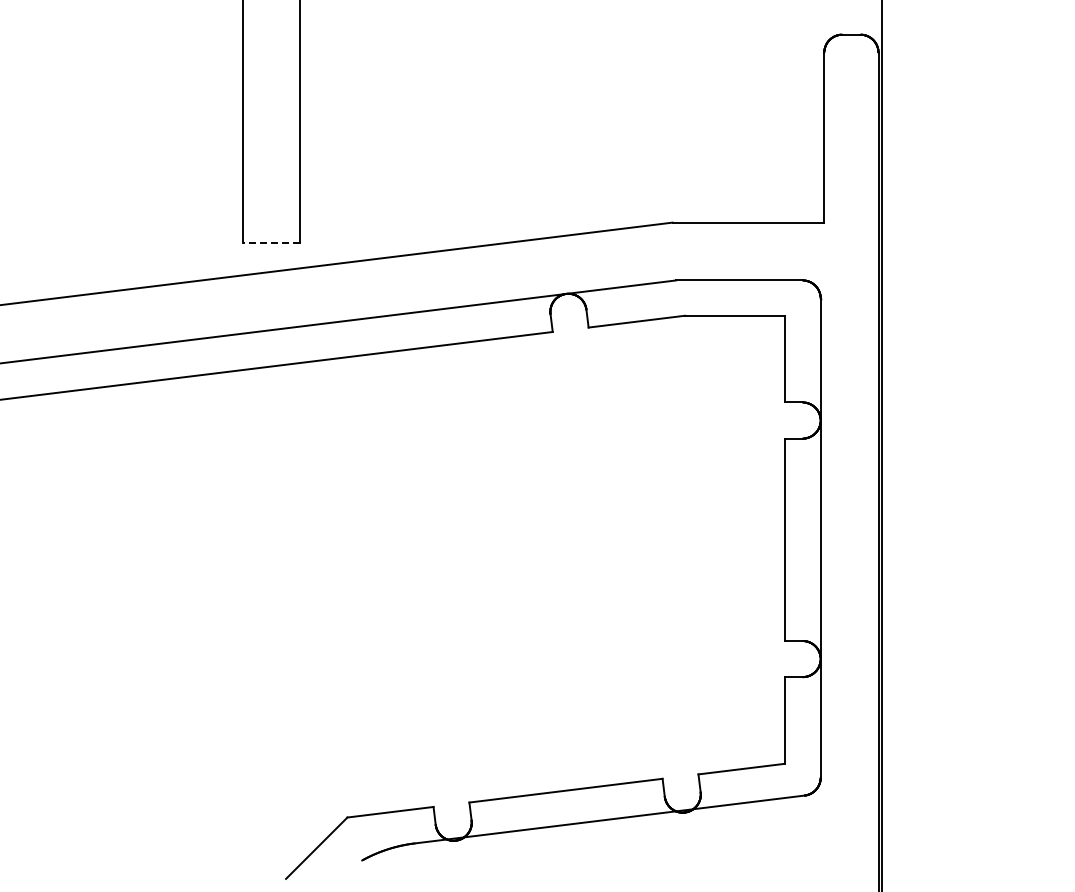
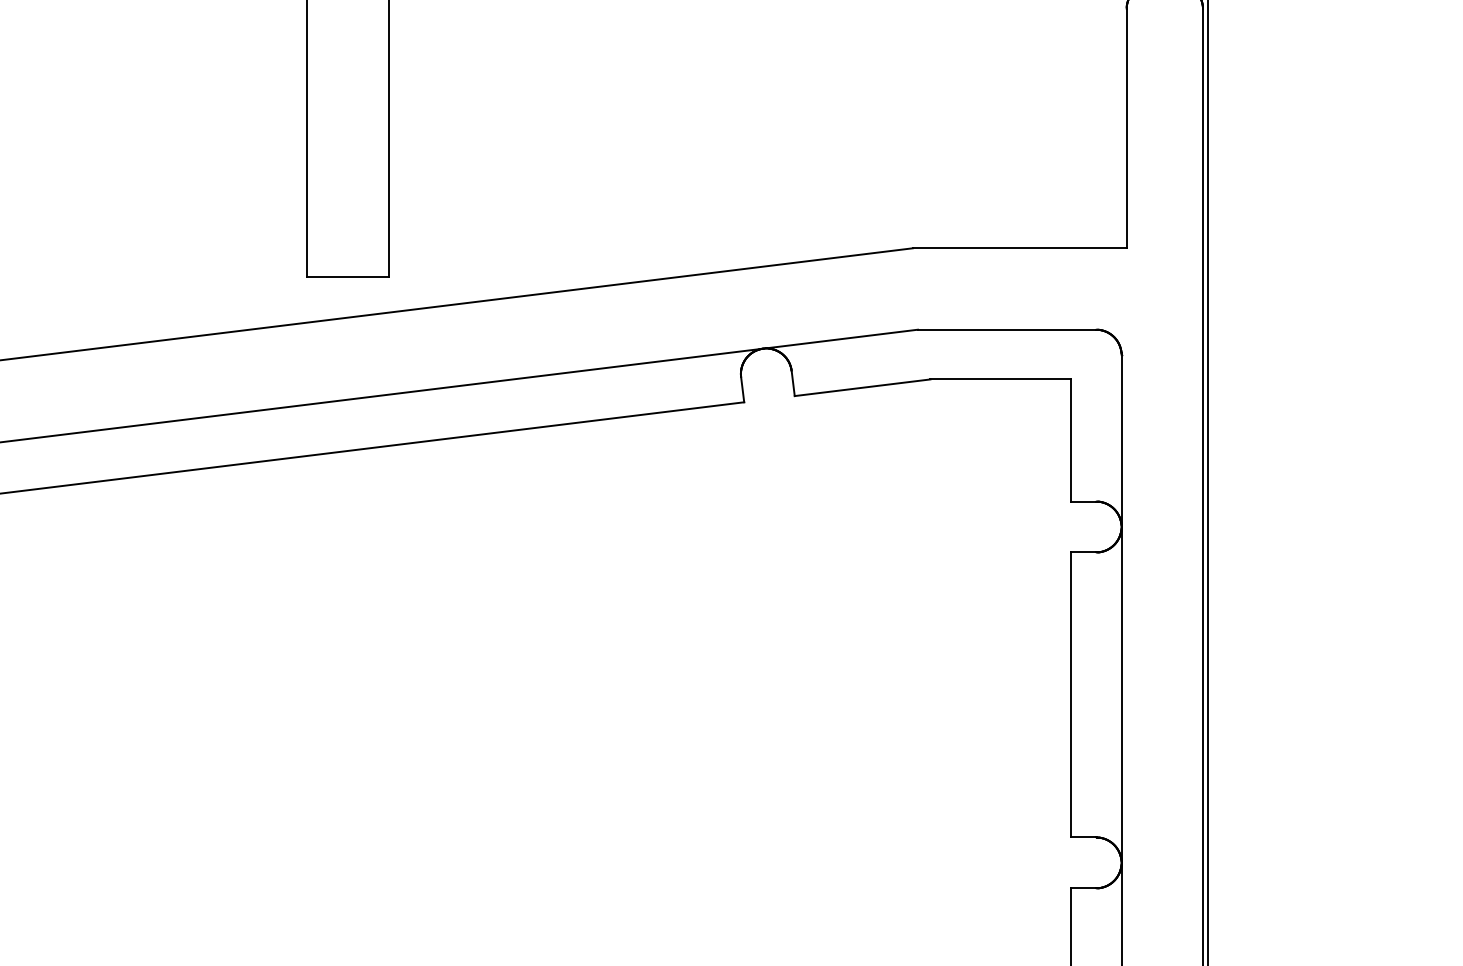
line: (271, 243) -> (348, 277), dashed -> solid

